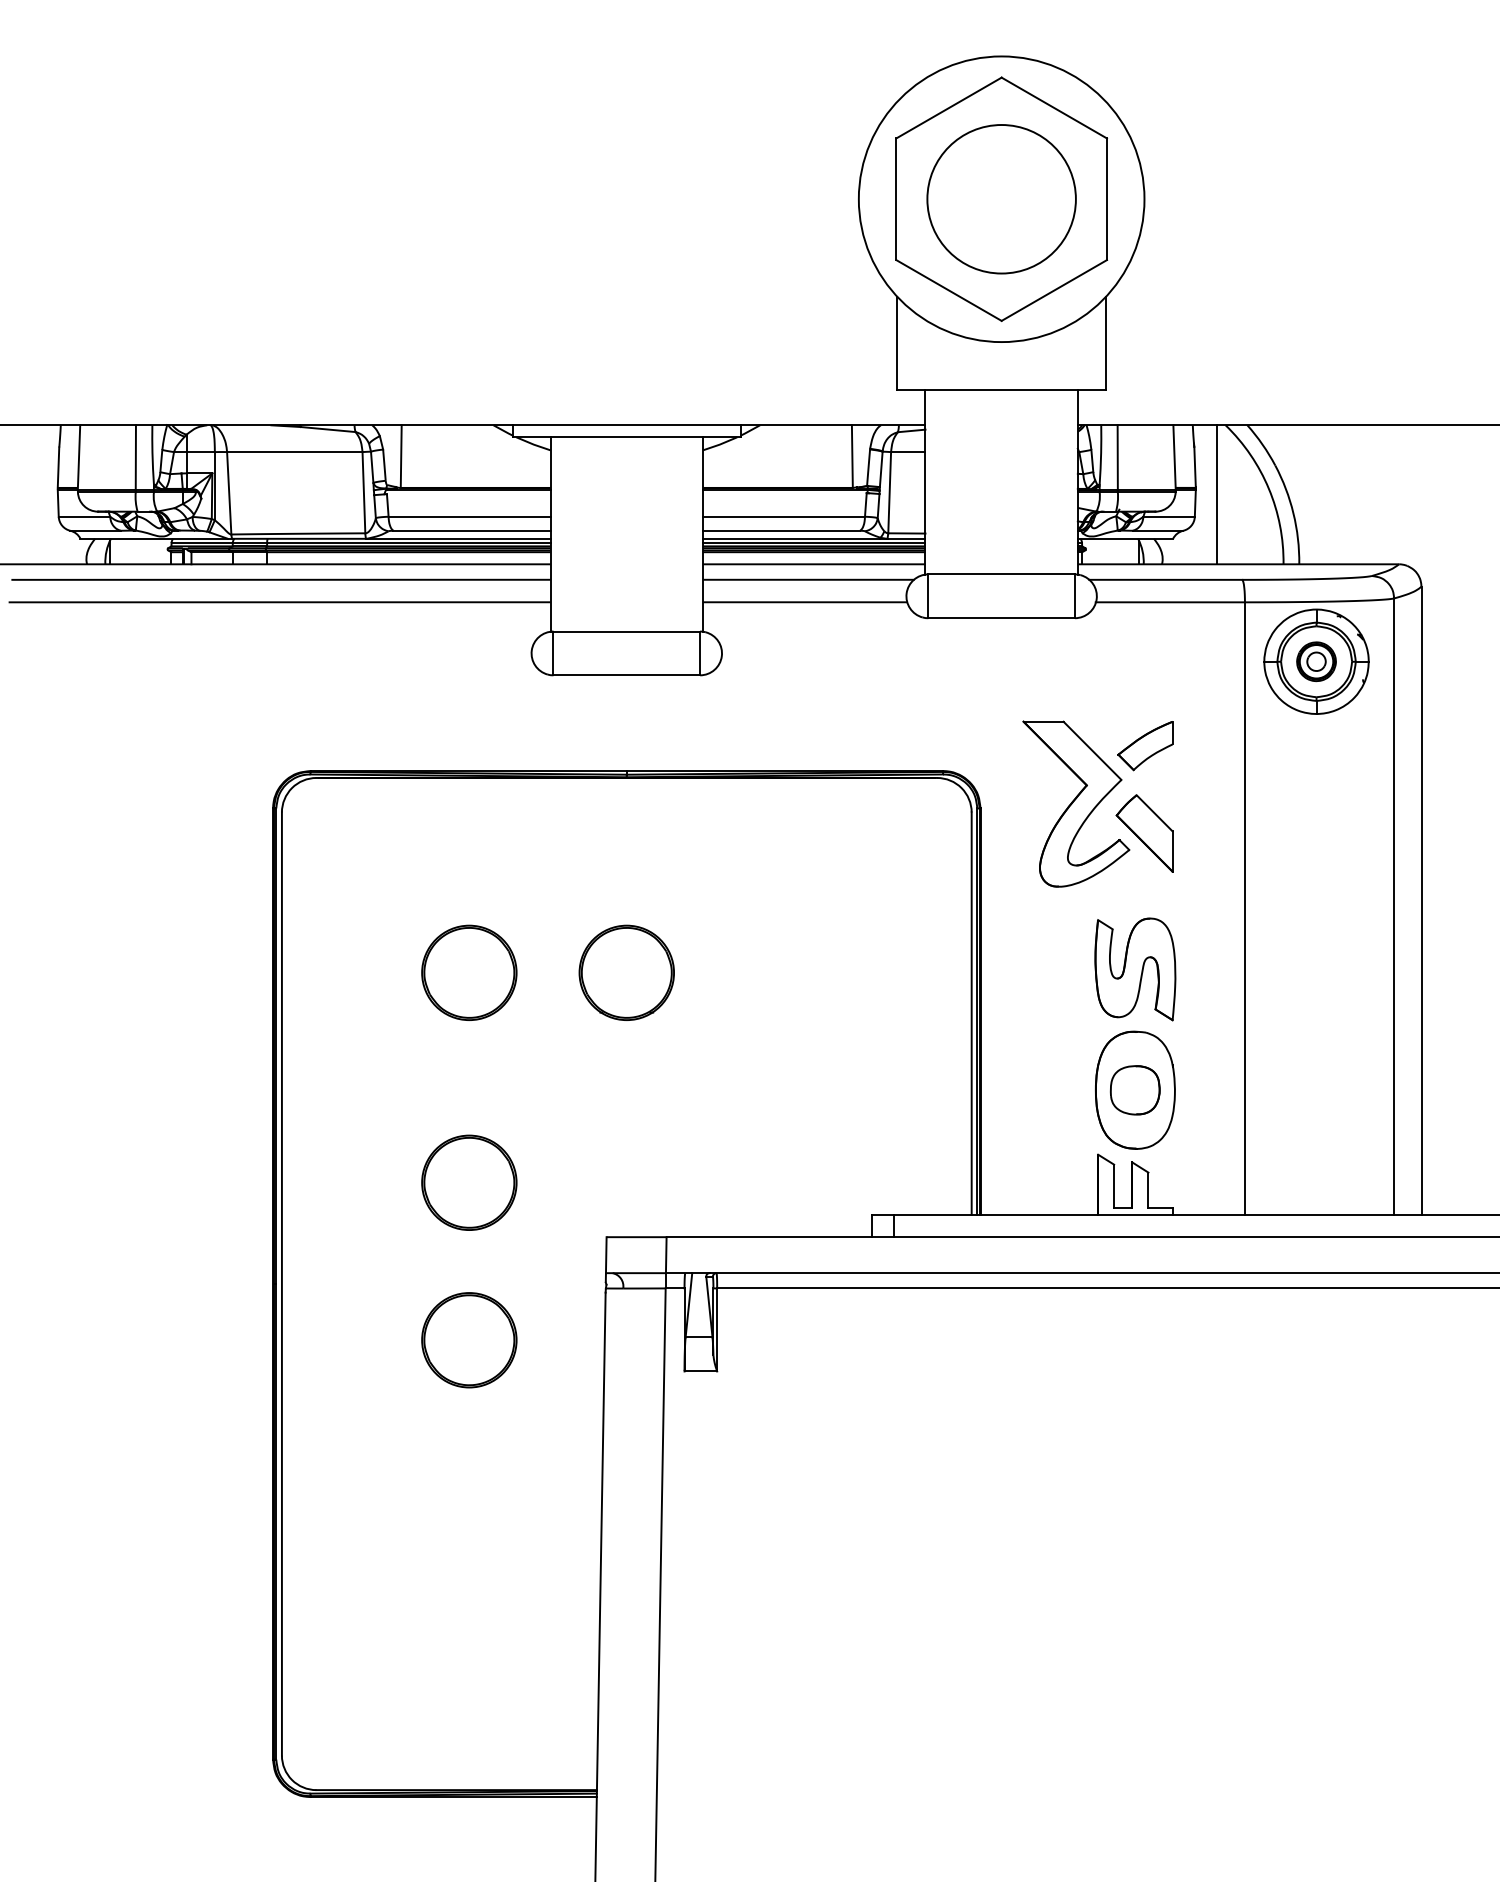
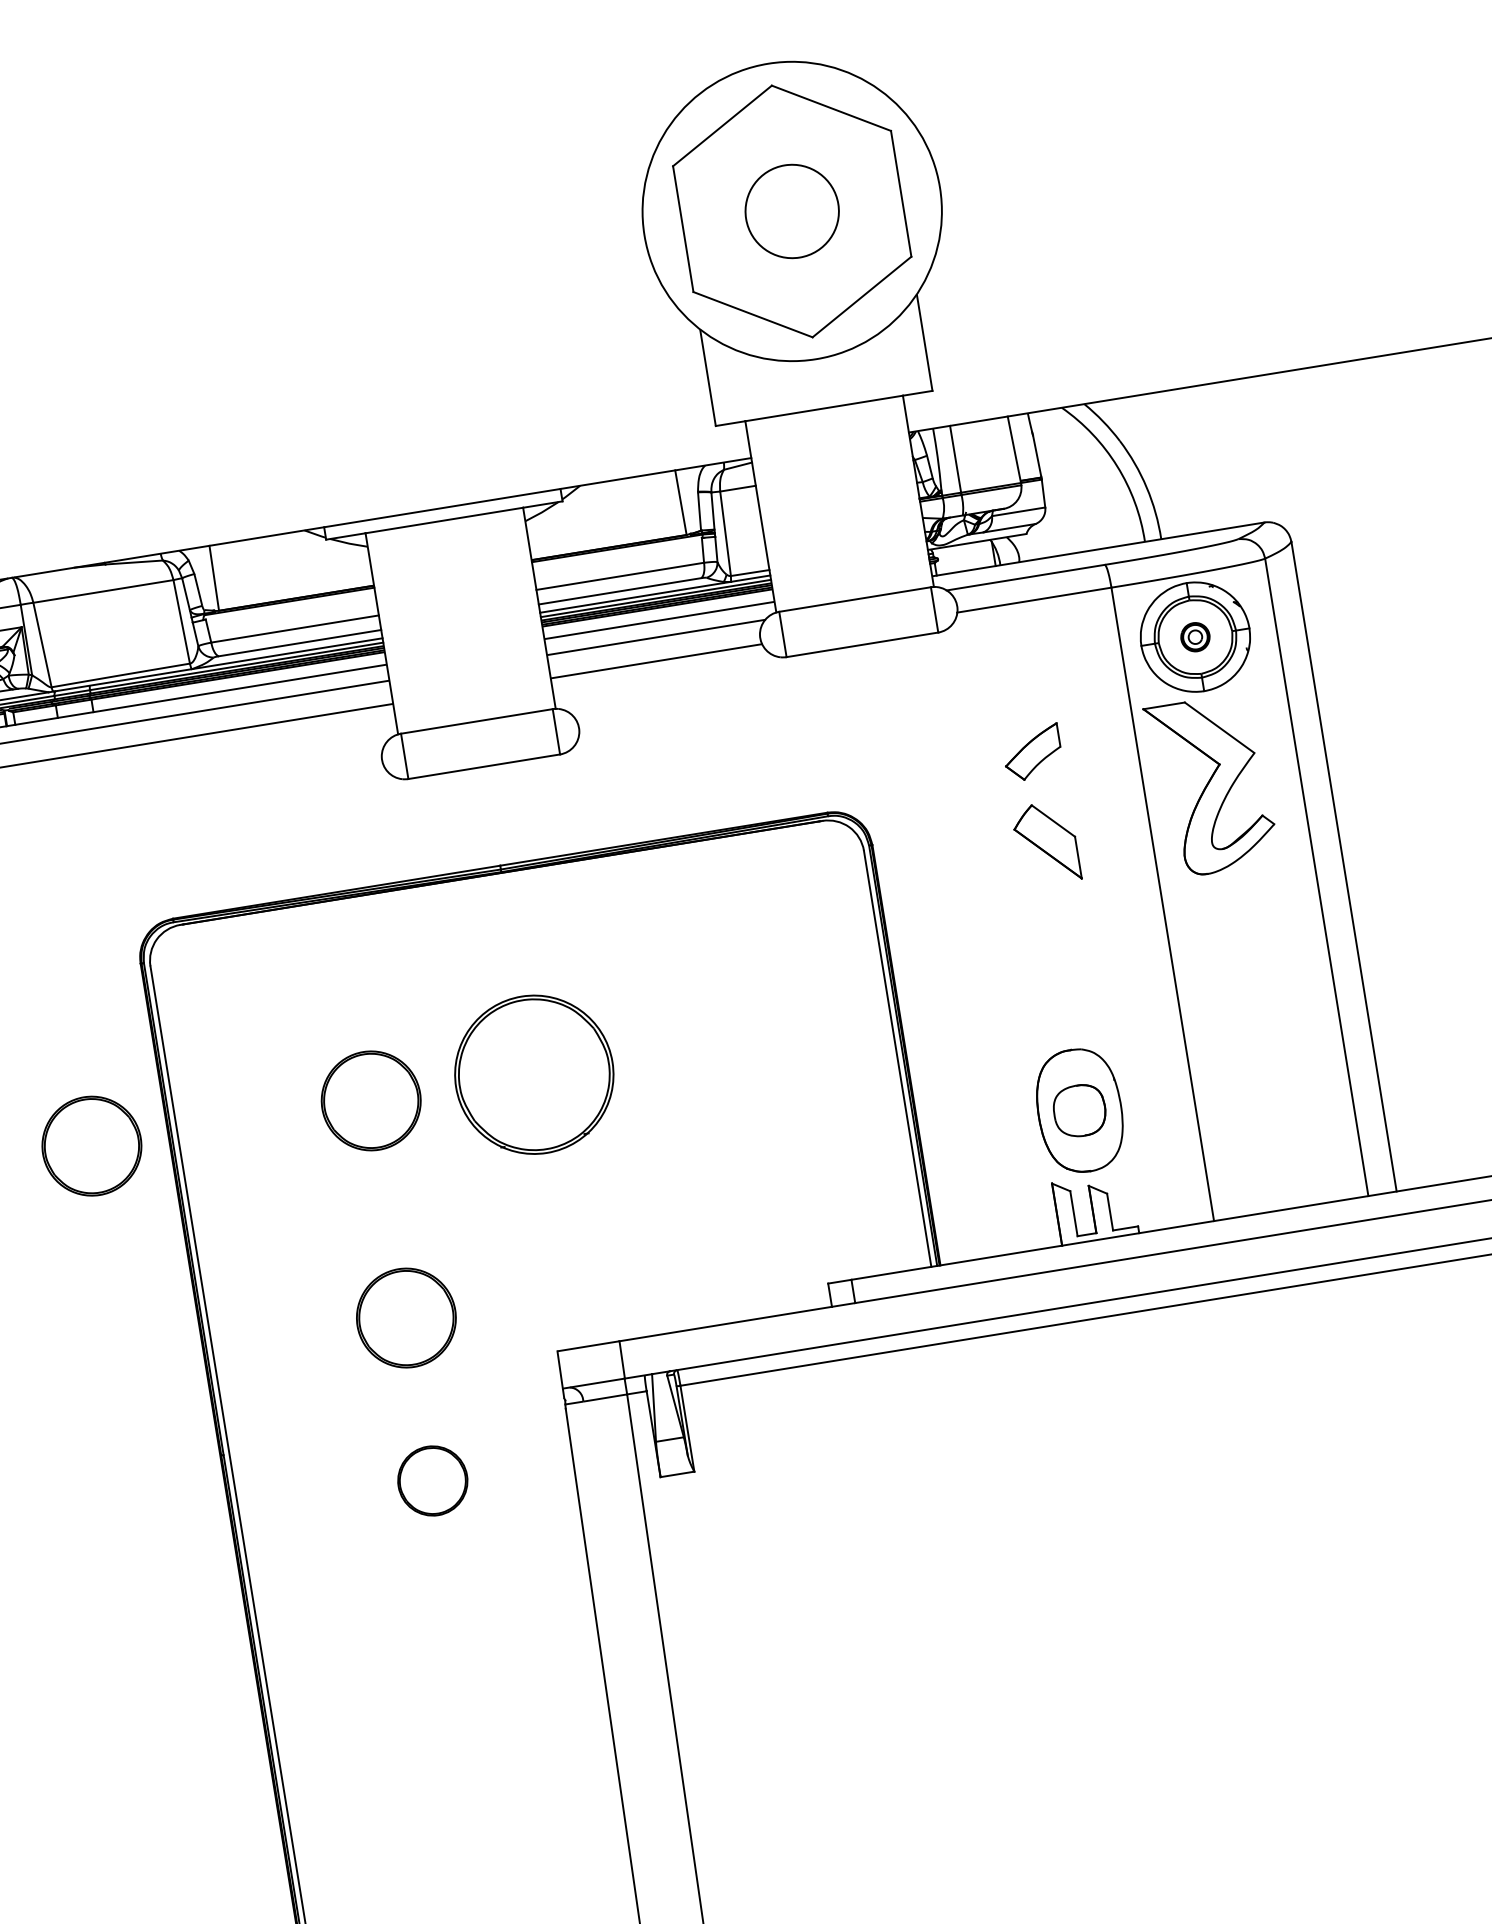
circle: (1001, 199) -> (792, 211), size x0.6
line: (1216, 494) -> (1063, 480), removed
part: (1316, 661) -> (1195, 636), size x0.7
part: (1076, 803) -> (1211, 784), moved
part: (1135, 969) -> (1059, 985), removed
part: (199, 972) -> (92, 1145), added
part: (626, 972) -> (533, 1074), size x1.6
part: (469, 1340) -> (432, 1481), size x0.7

